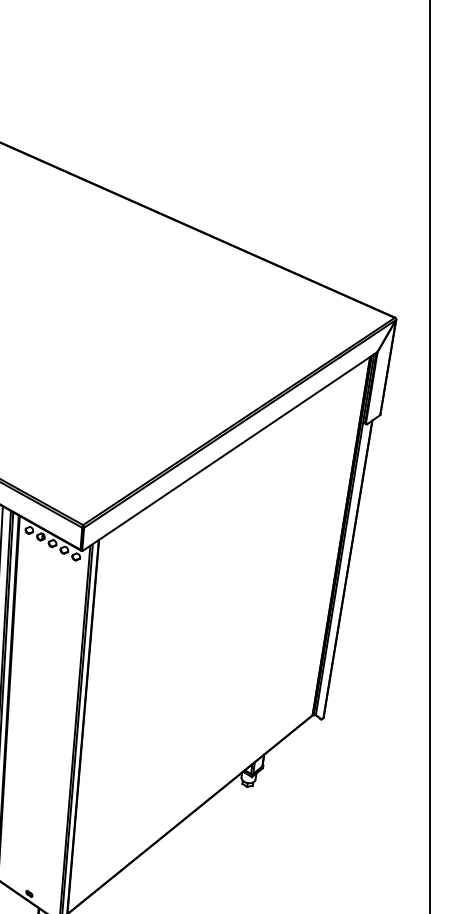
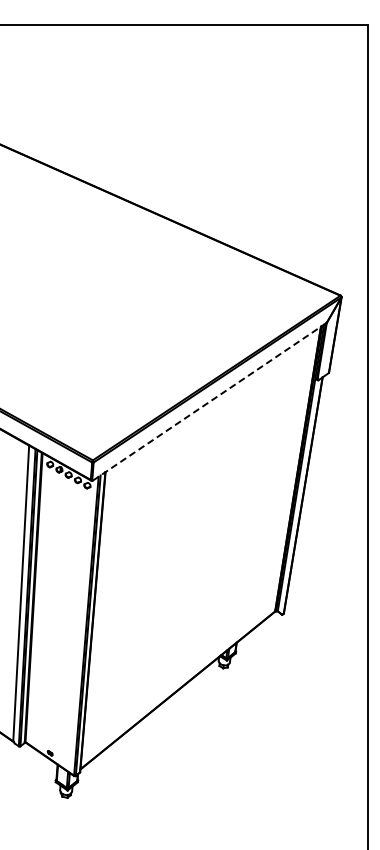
line: (229, 451) -> (209, 401), solid -> dashed

